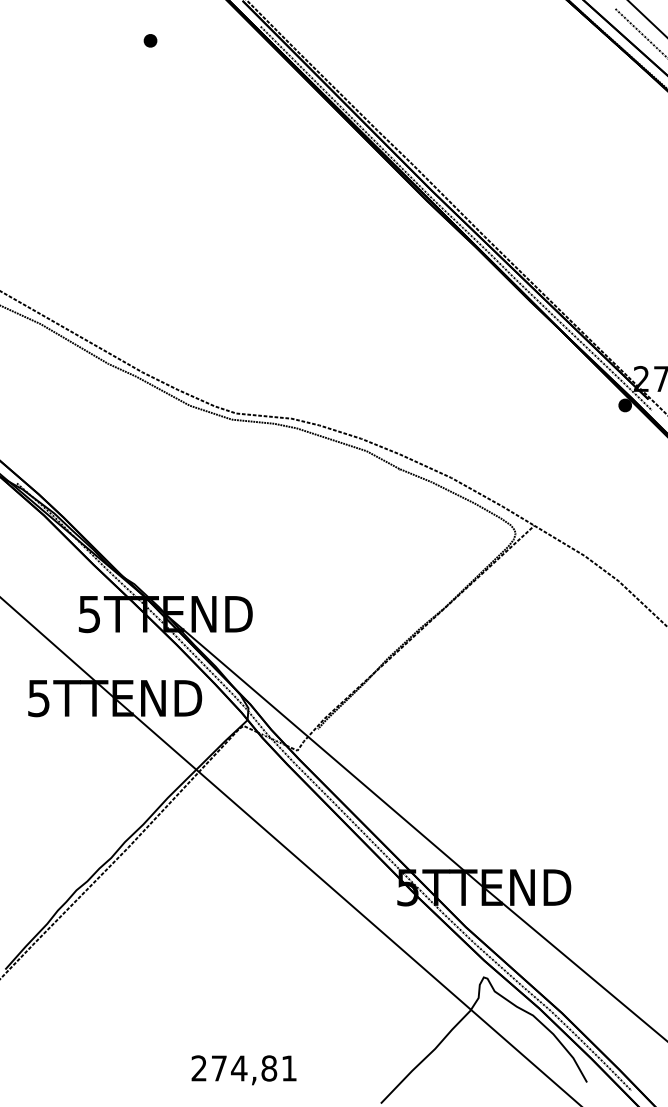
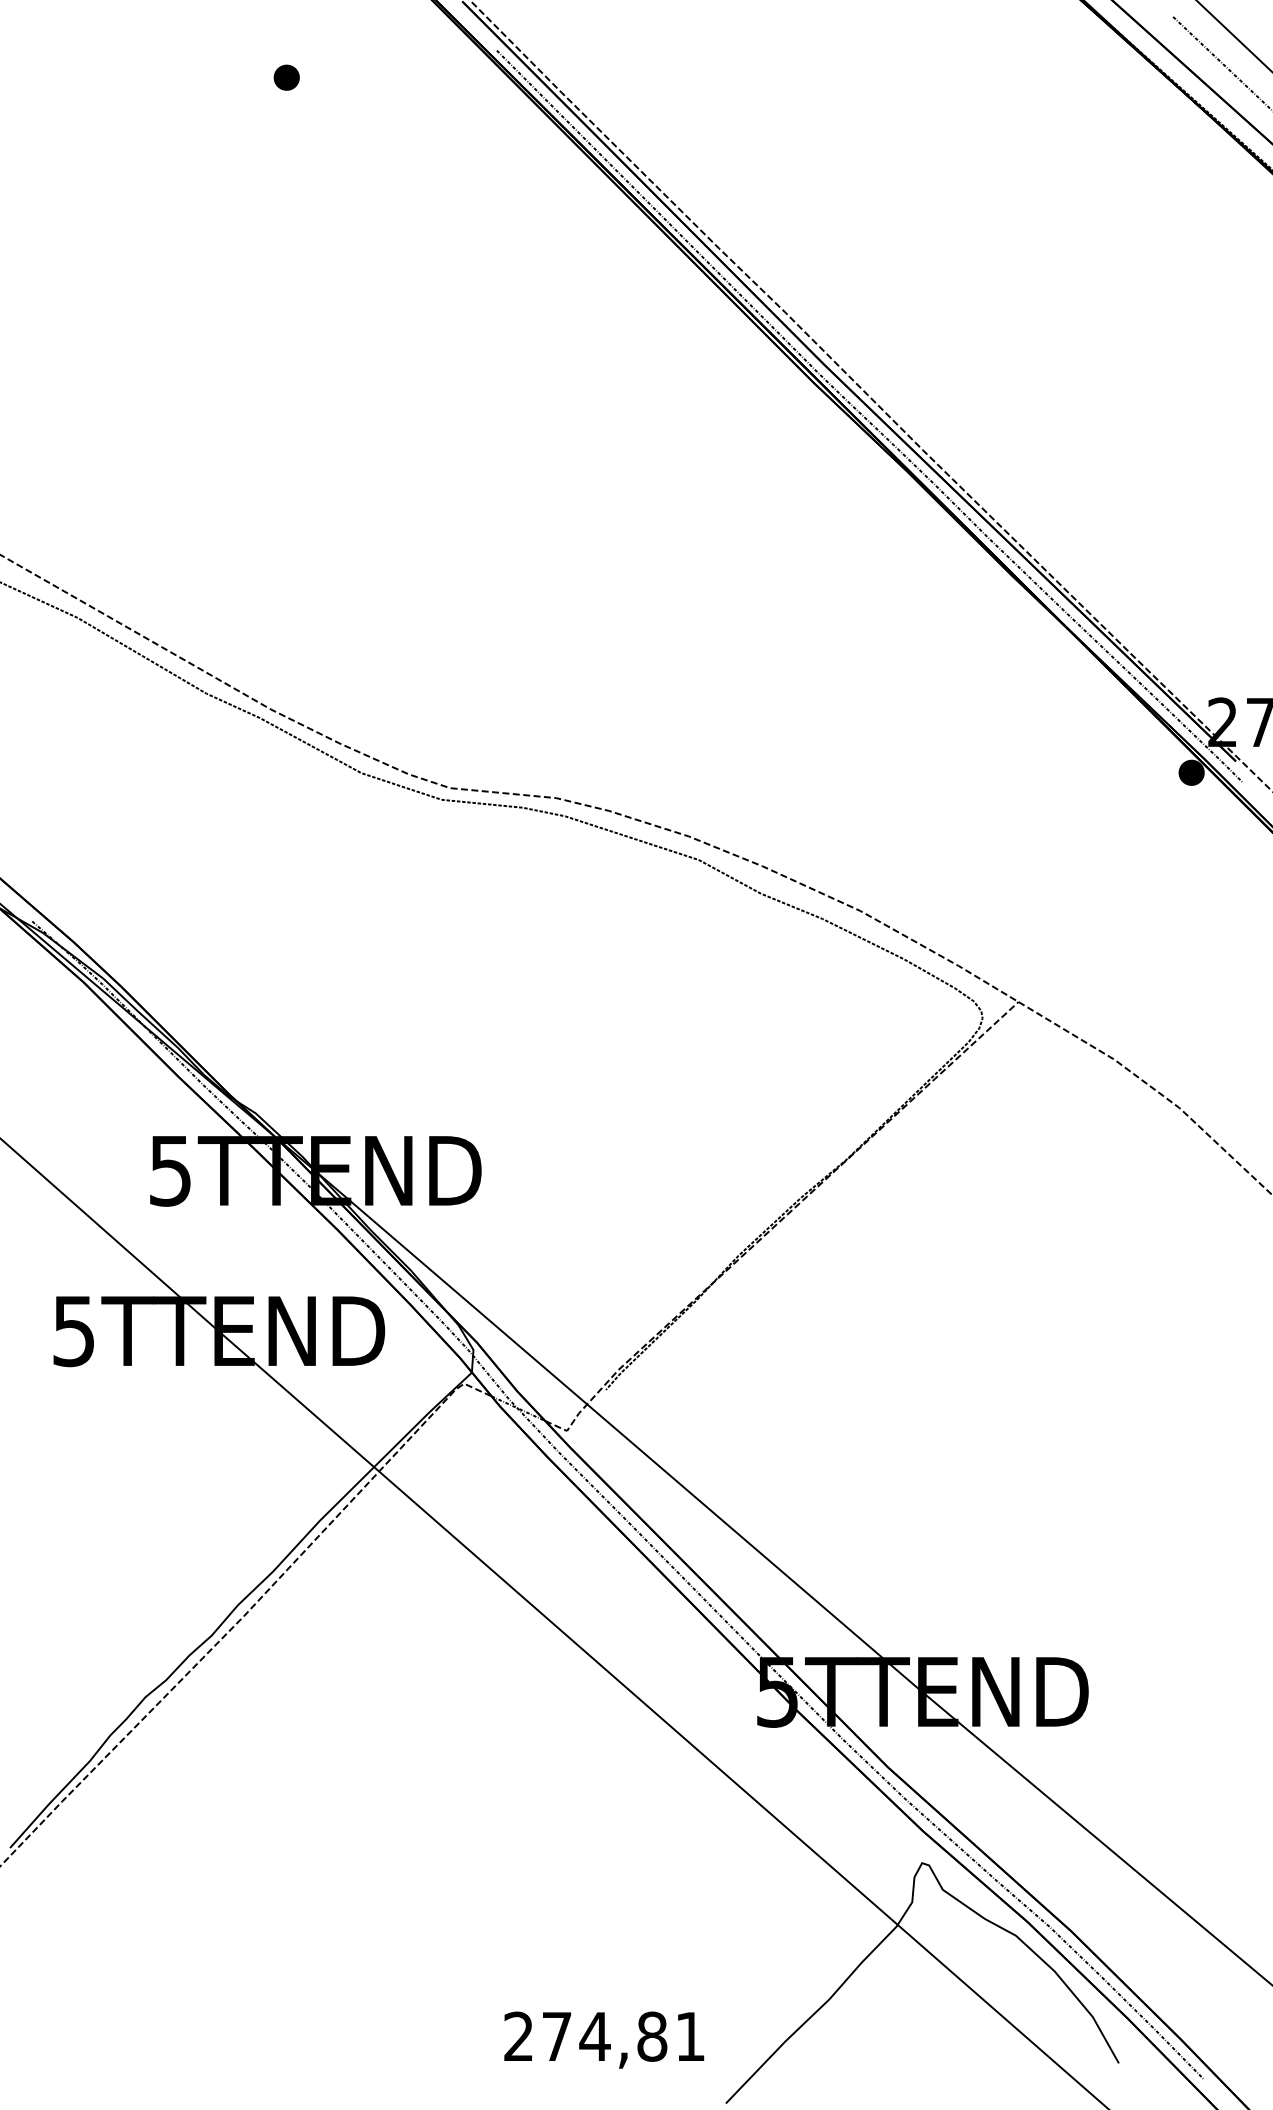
text: (243, 1070) -> (603, 2040), moved

